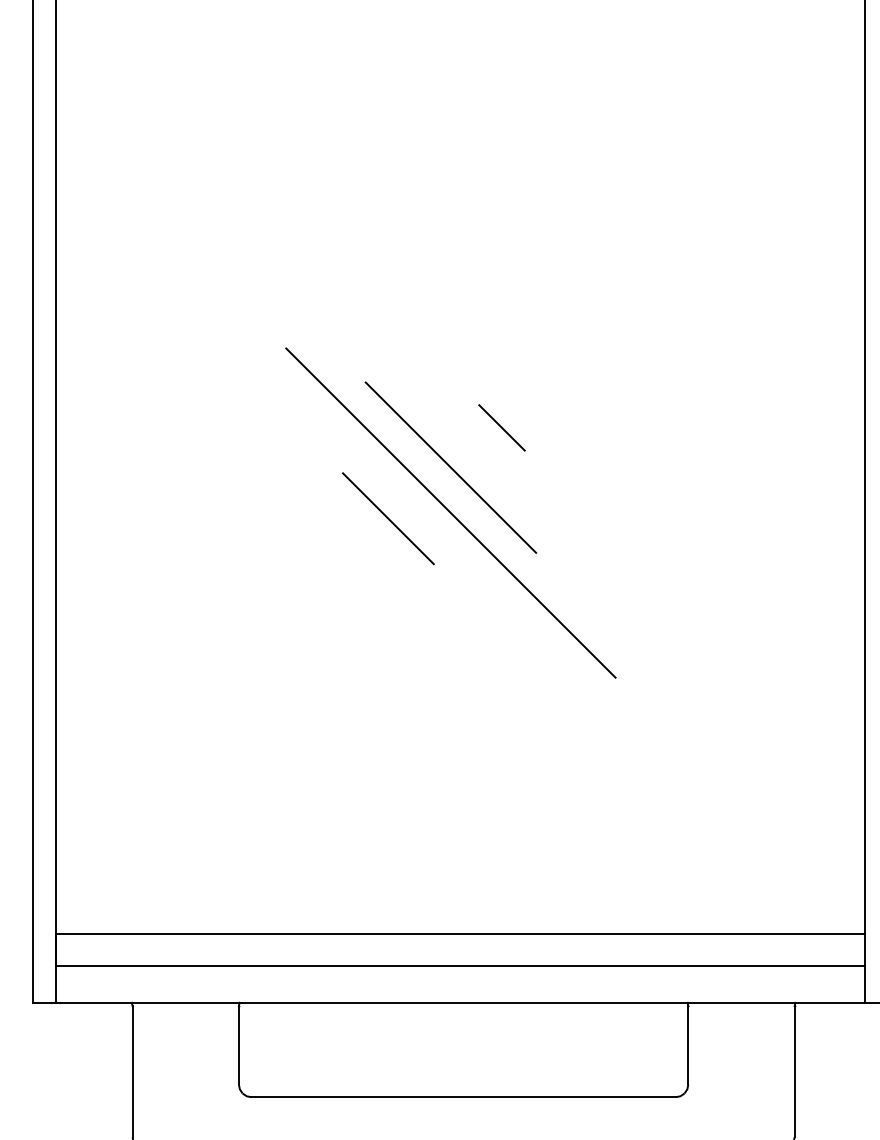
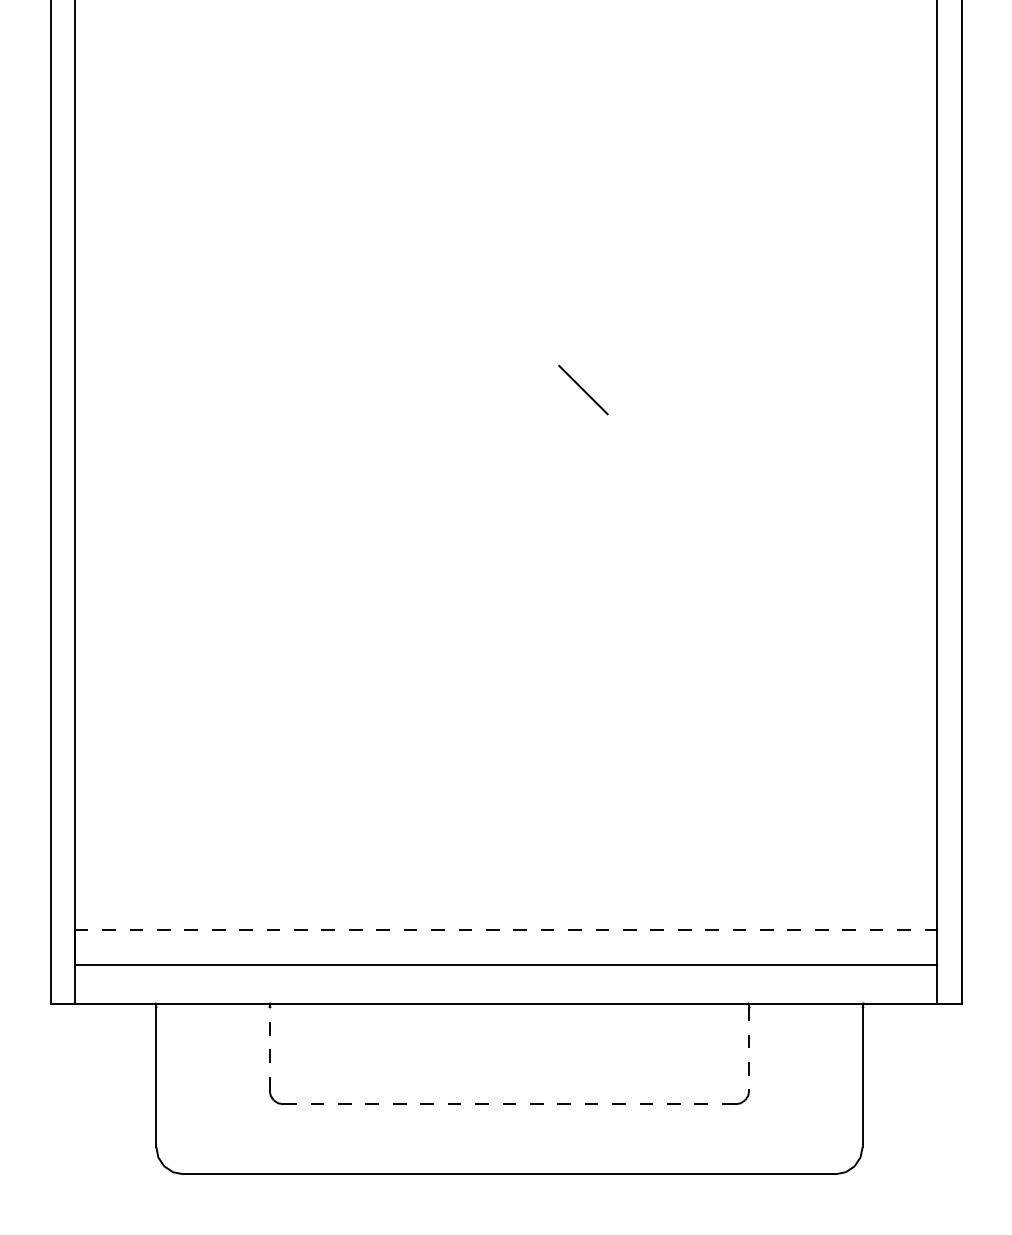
line: (502, 427) -> (583, 389), moved
line: (450, 467) -> (495, 432), removed
line: (450, 512) -> (495, 480), removed
line: (387, 518) -> (428, 486), removed
line: (460, 934) -> (506, 930), solid -> dashed
line: (238, 1044) -> (269, 1048), solid -> dashed
line: (688, 1044) -> (749, 1048), solid -> dashed
line: (462, 1097) -> (508, 1104), solid -> dashed

